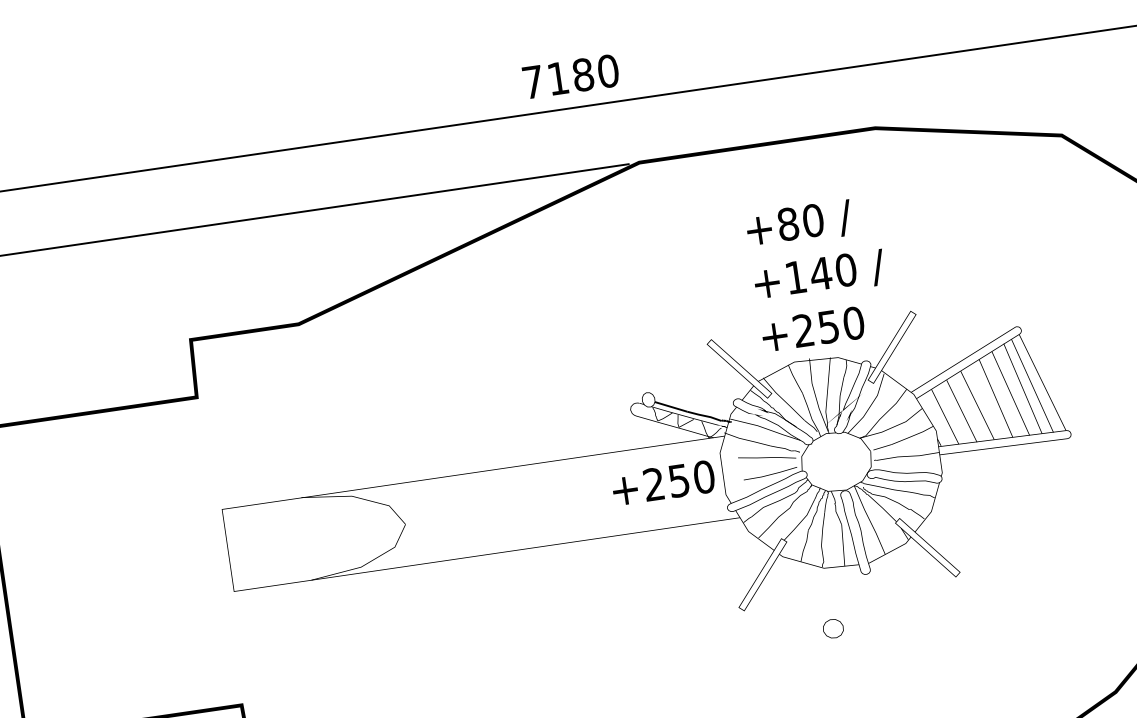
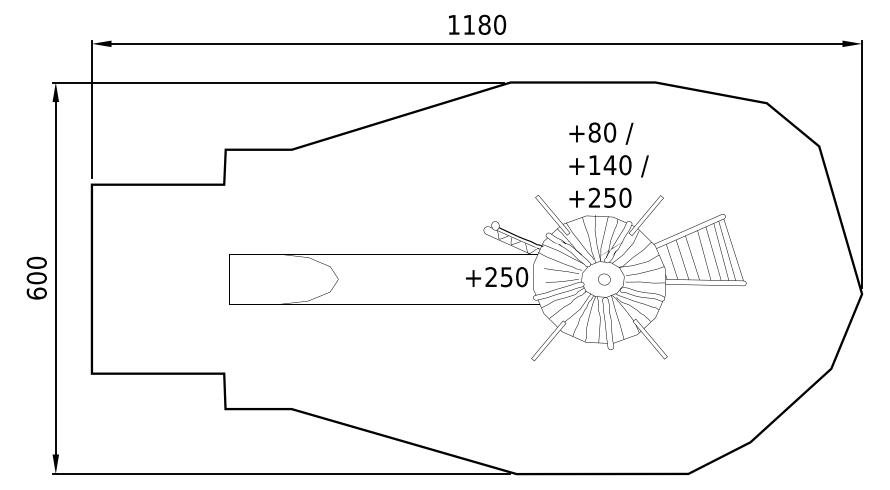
text: (532, 81) -> (453, 24), 7180 -> 1180
part: (833, 628) -> (604, 279), moved

